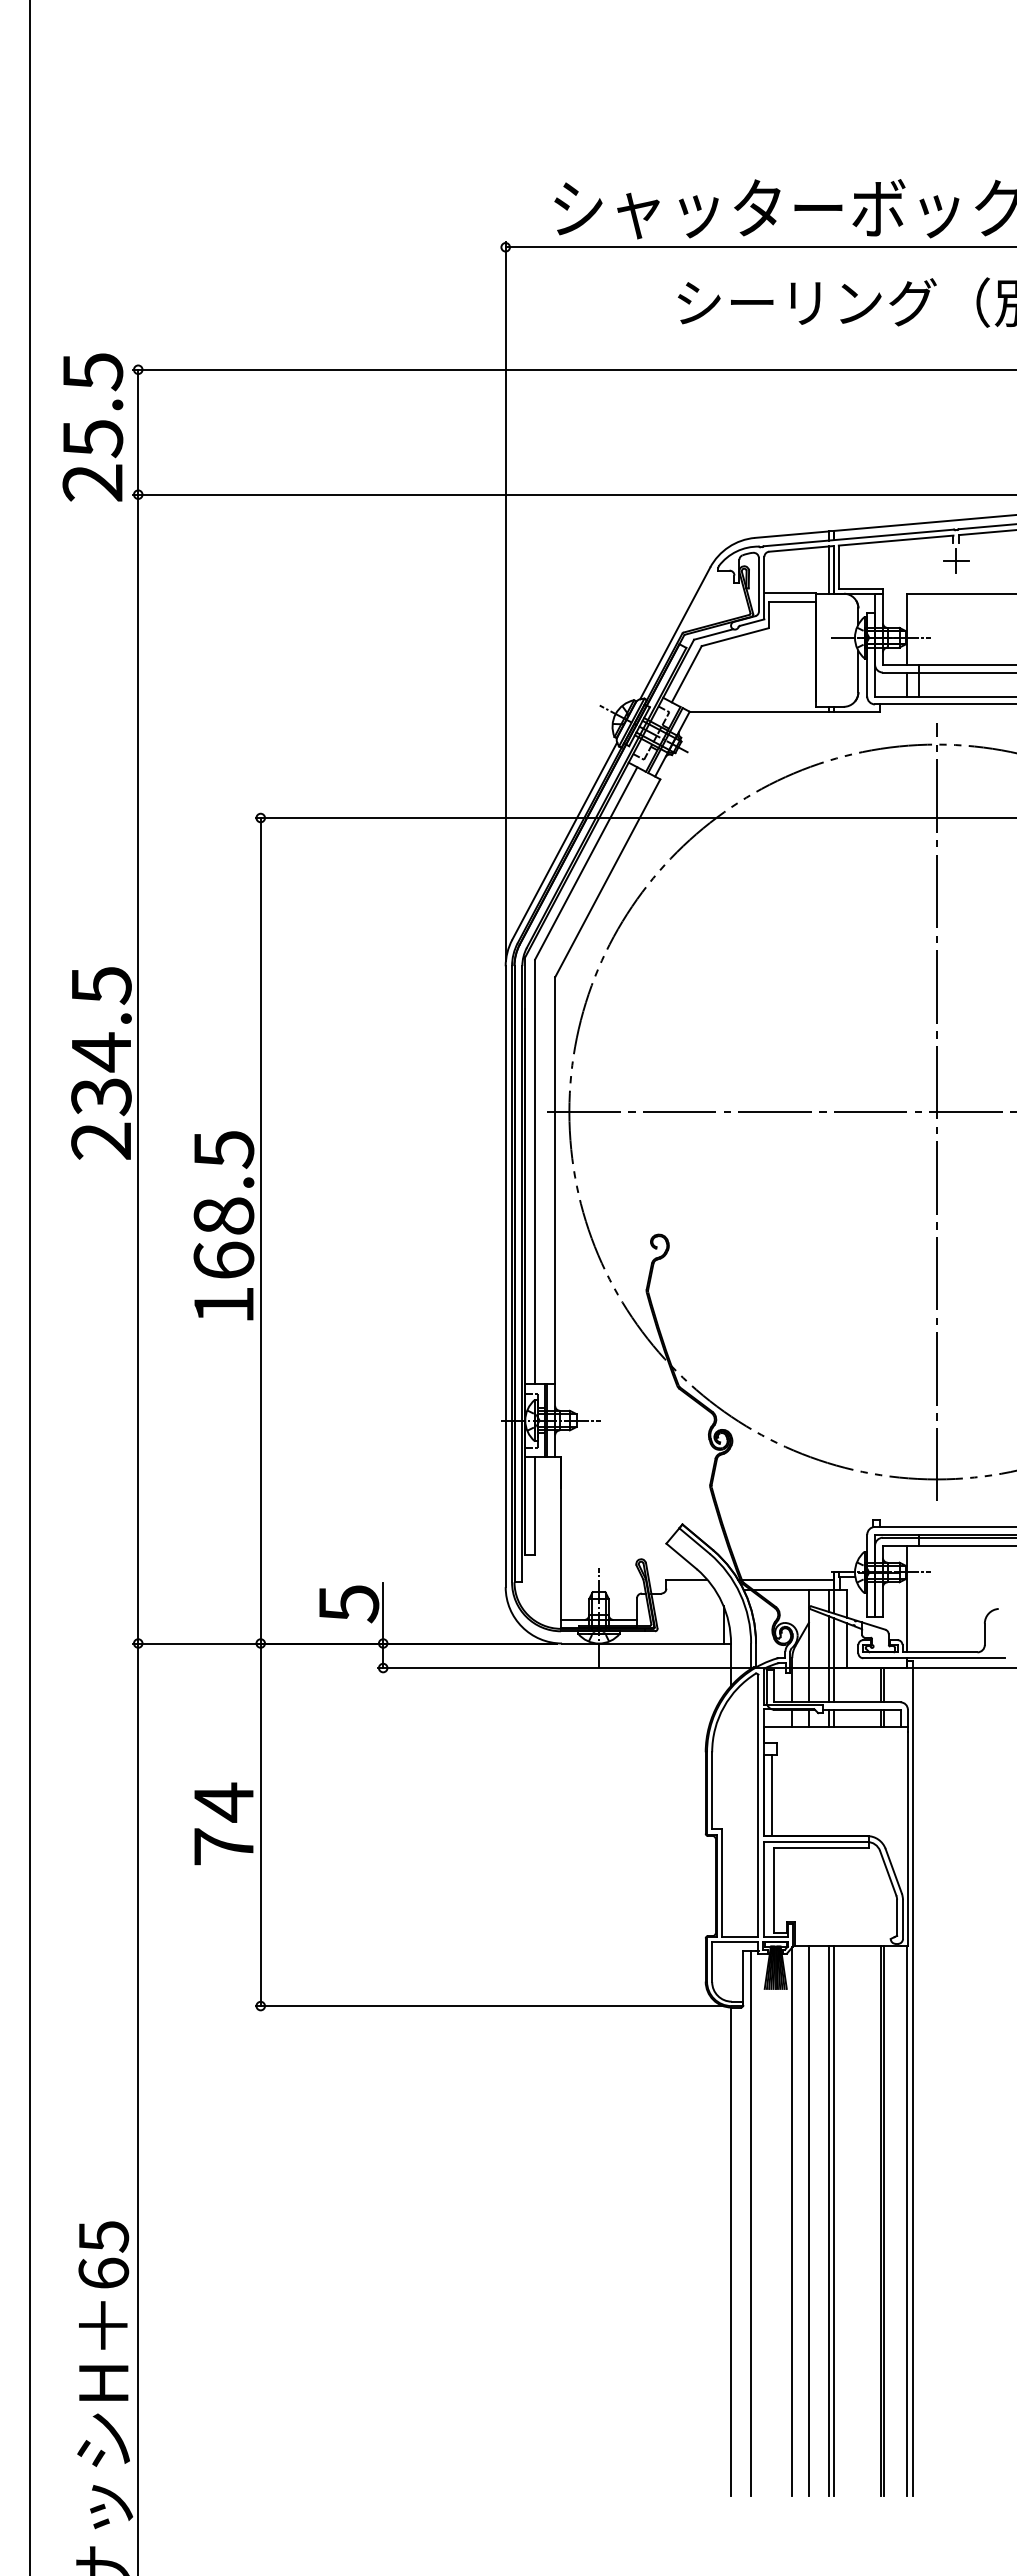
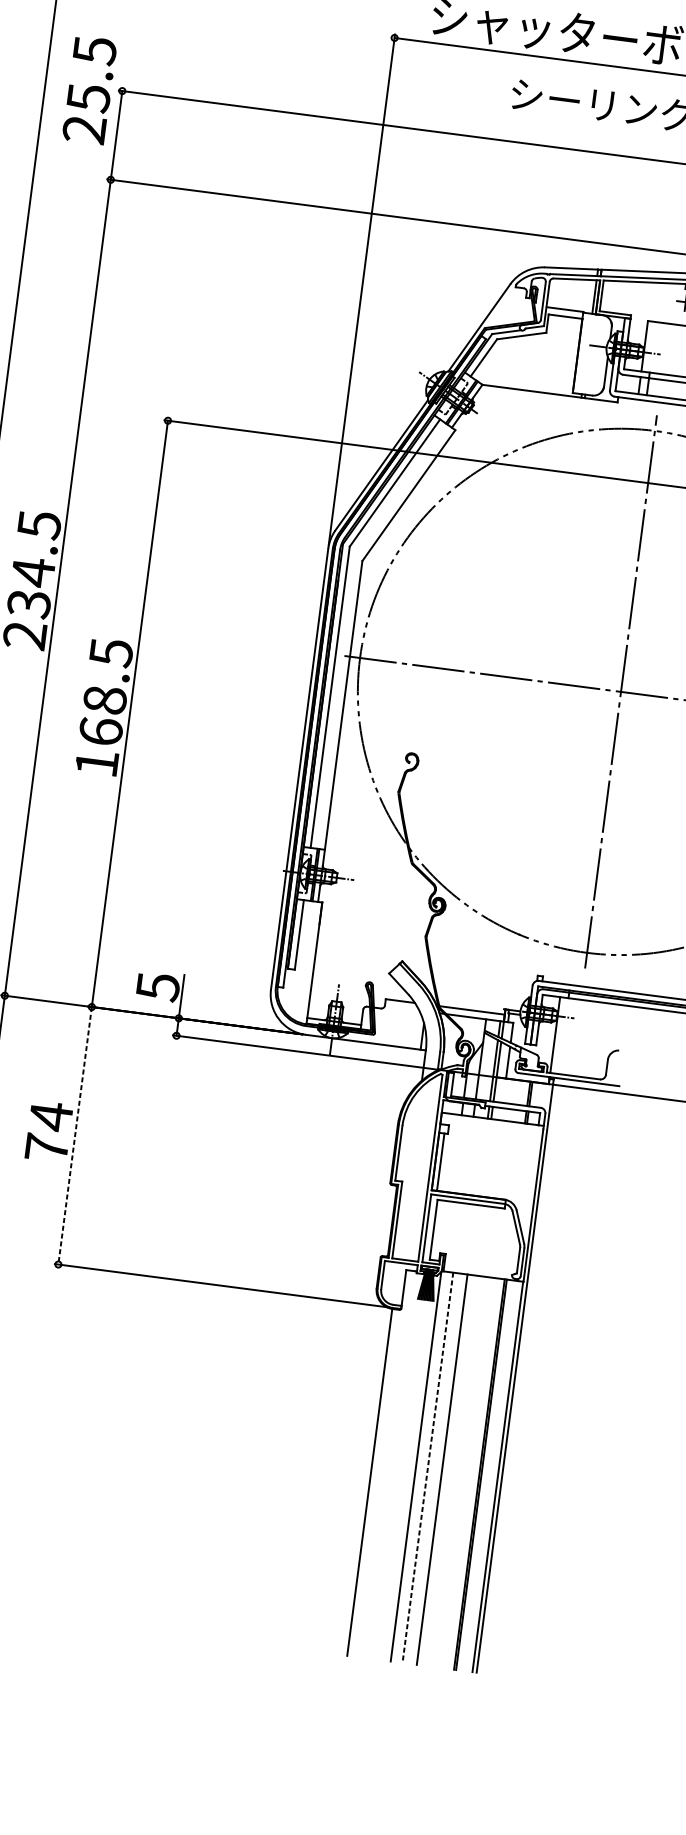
text: (92, 427) -> (89, 90), moved
line: (260, 1825) -> (74, 1136), solid -> dashed
line: (833, 2220) -> (445, 1469), removed
line: (808, 2221) -> (427, 1468), solid -> dashed
line: (751, 2223) -> (386, 1464), removed

